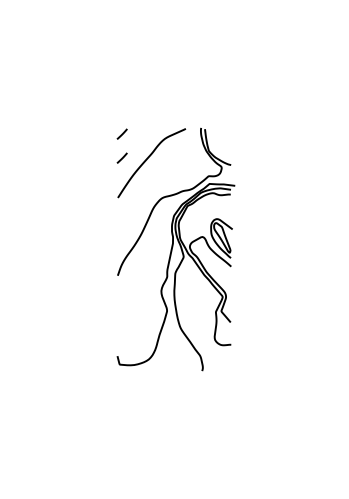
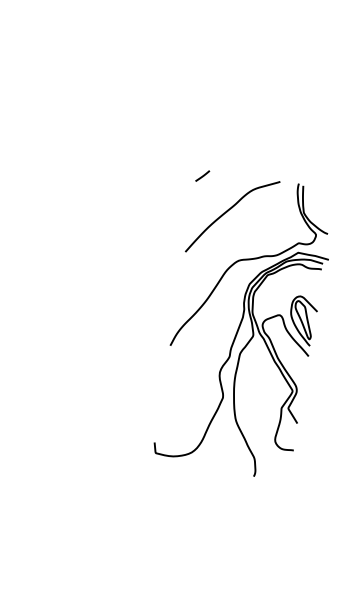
line: (121, 157) -> (197, 204), removed

